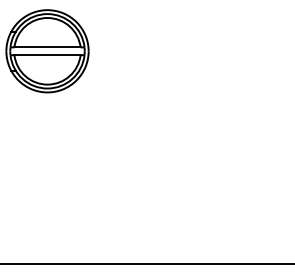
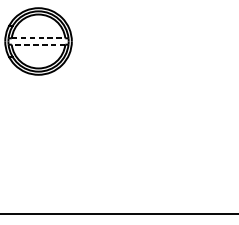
line: (48, 47) -> (39, 38), solid -> dashed
line: (47, 55) -> (38, 44), solid -> dashed

